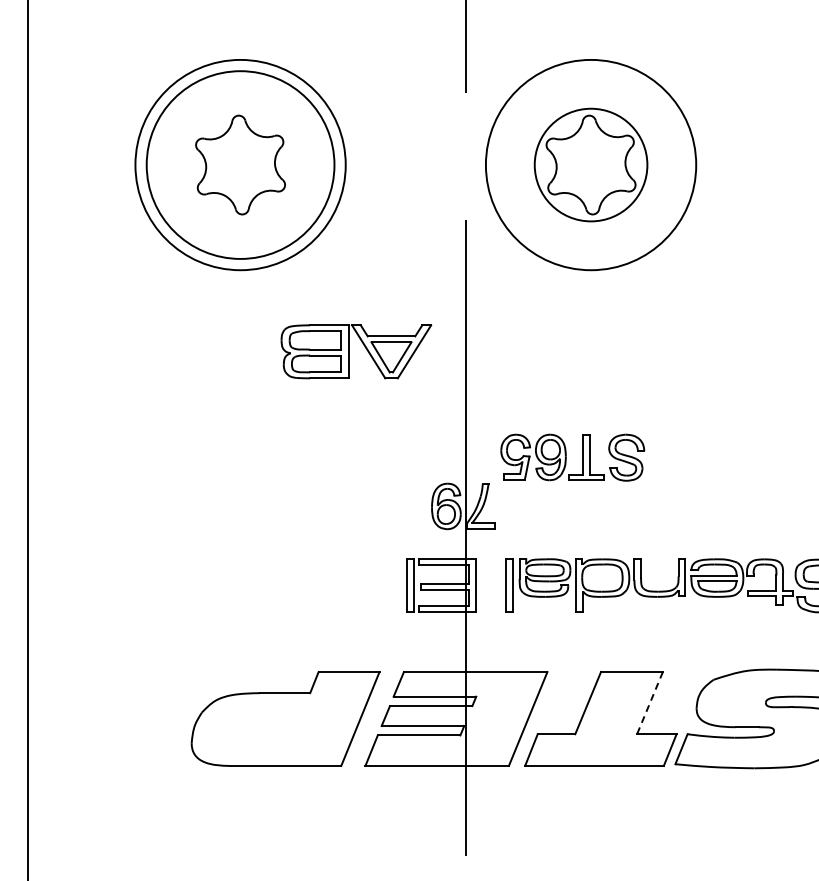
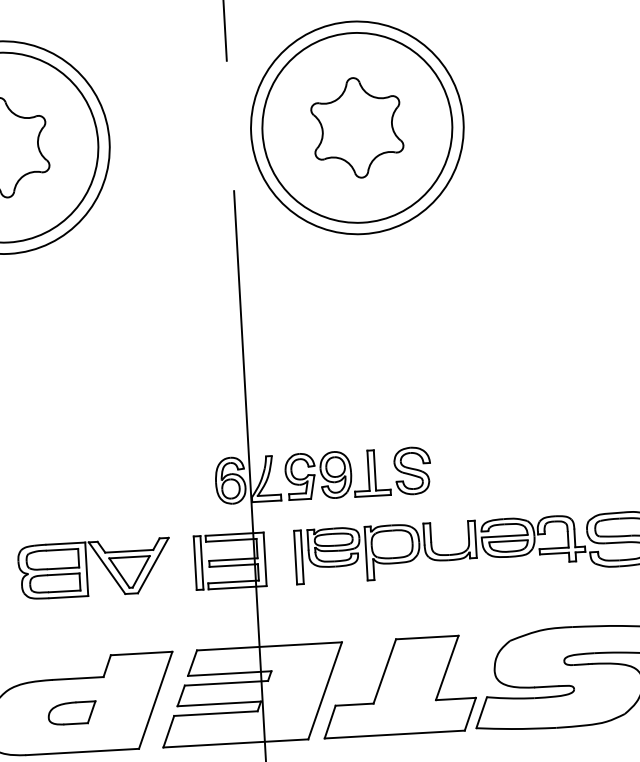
circle: (590, 164) -> (356, 127), size x1.67
part: (349, 351) -> (87, 568), moved
part: (572, 457) -> (357, 473), moved
line: (649, 703) -> (446, 668), dashed -> solid
part: (277, 726) -> (72, 712), added

